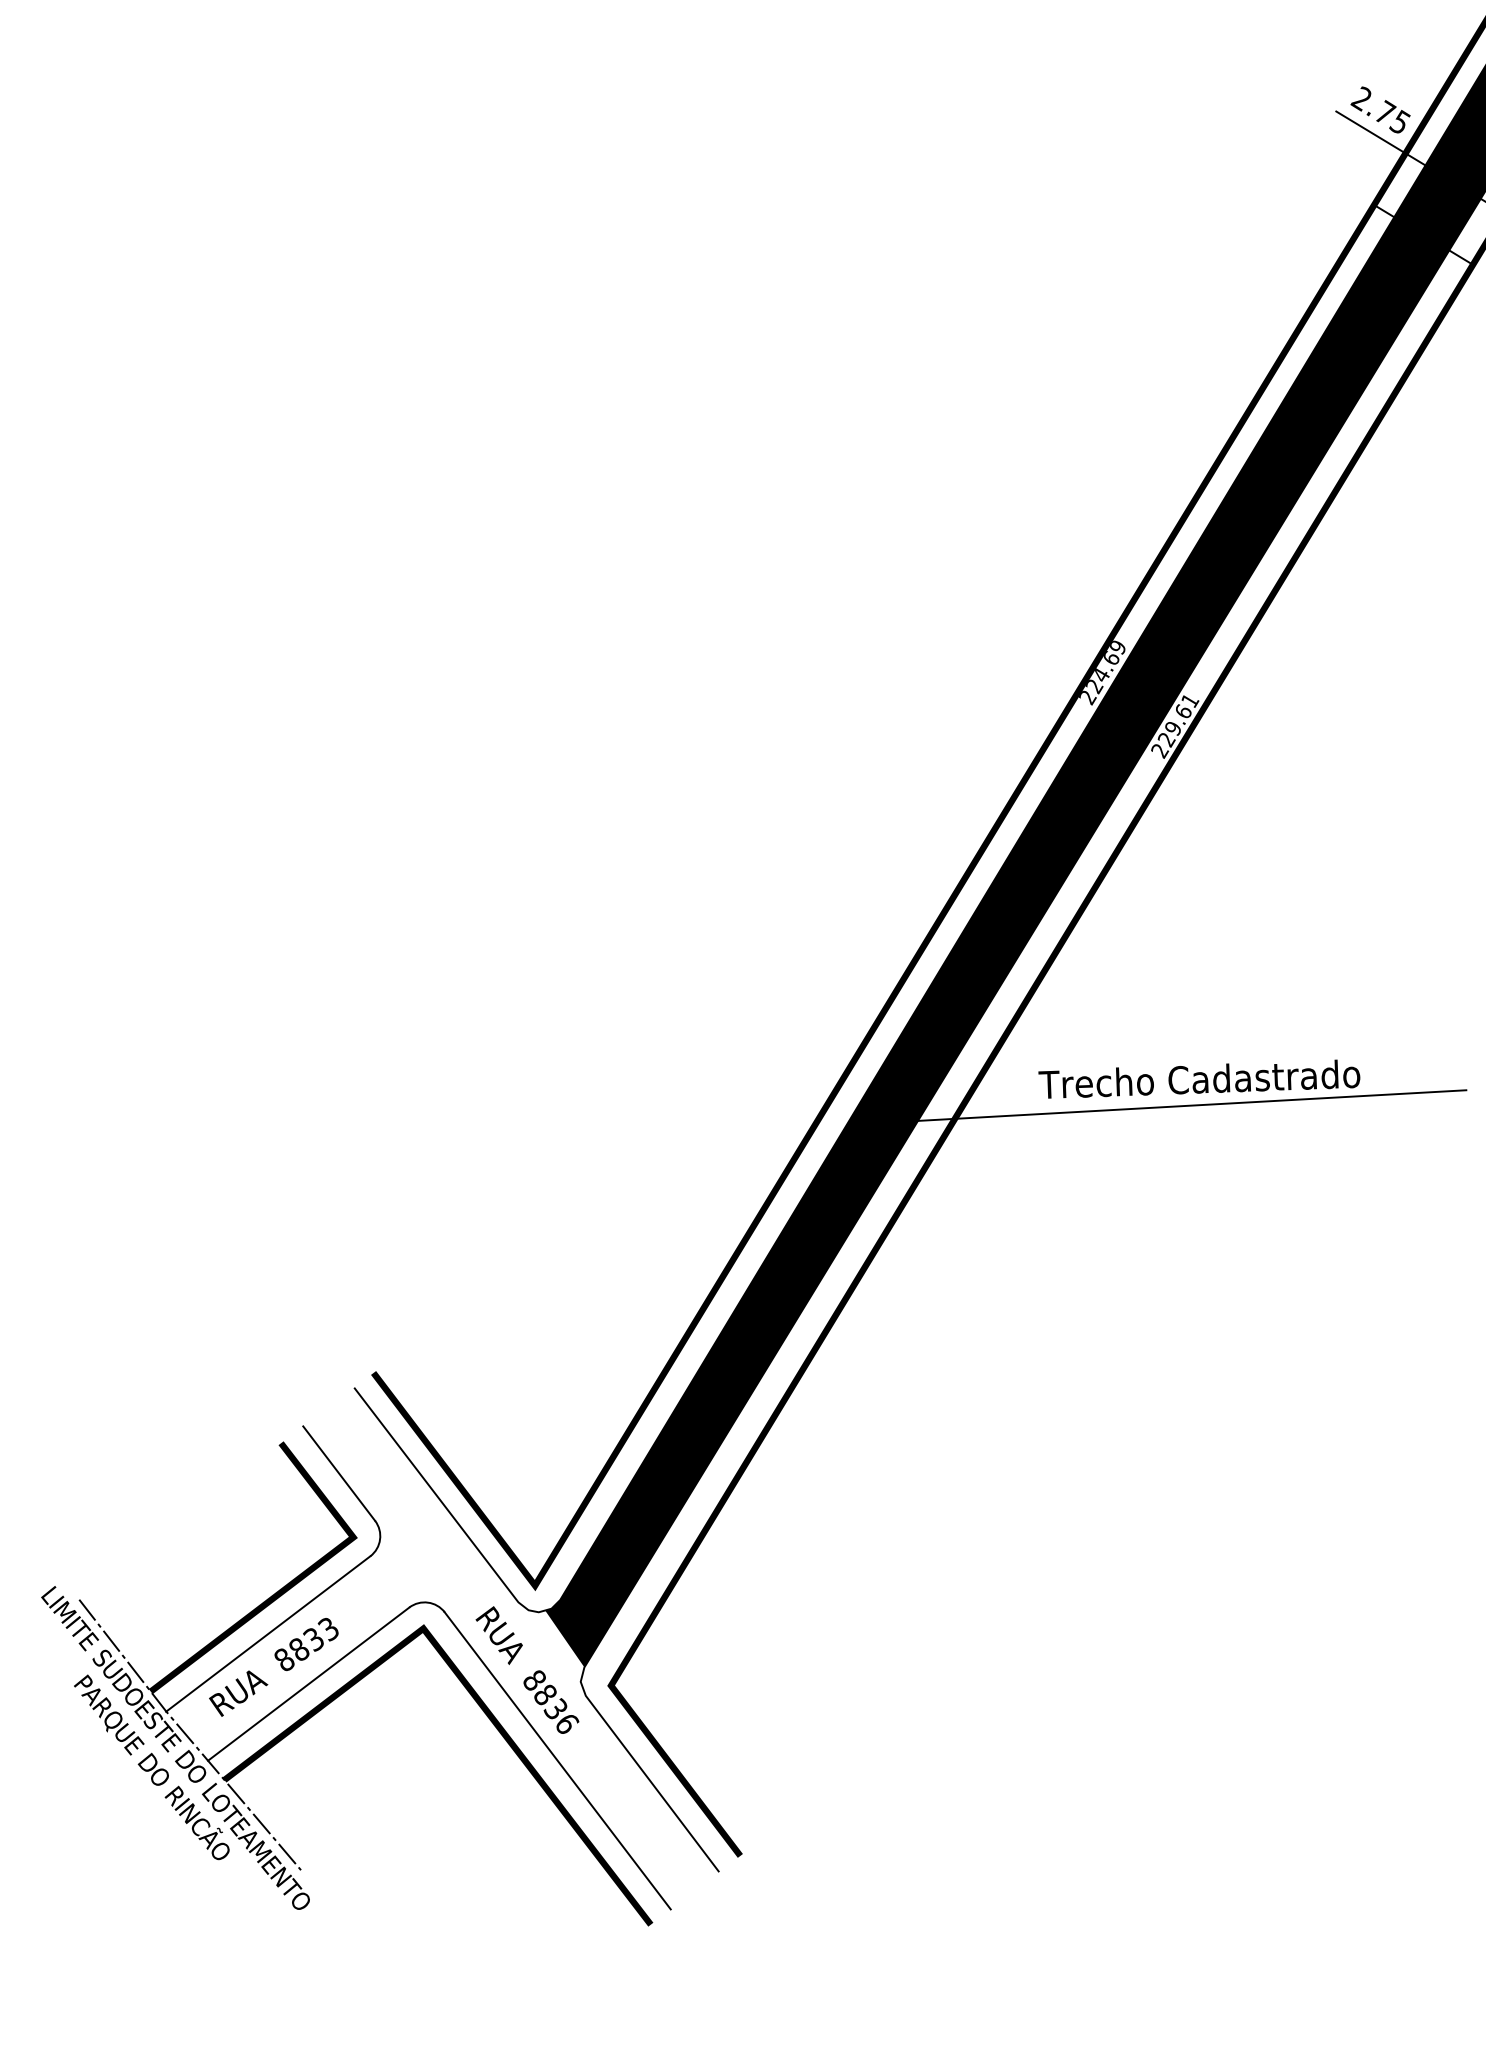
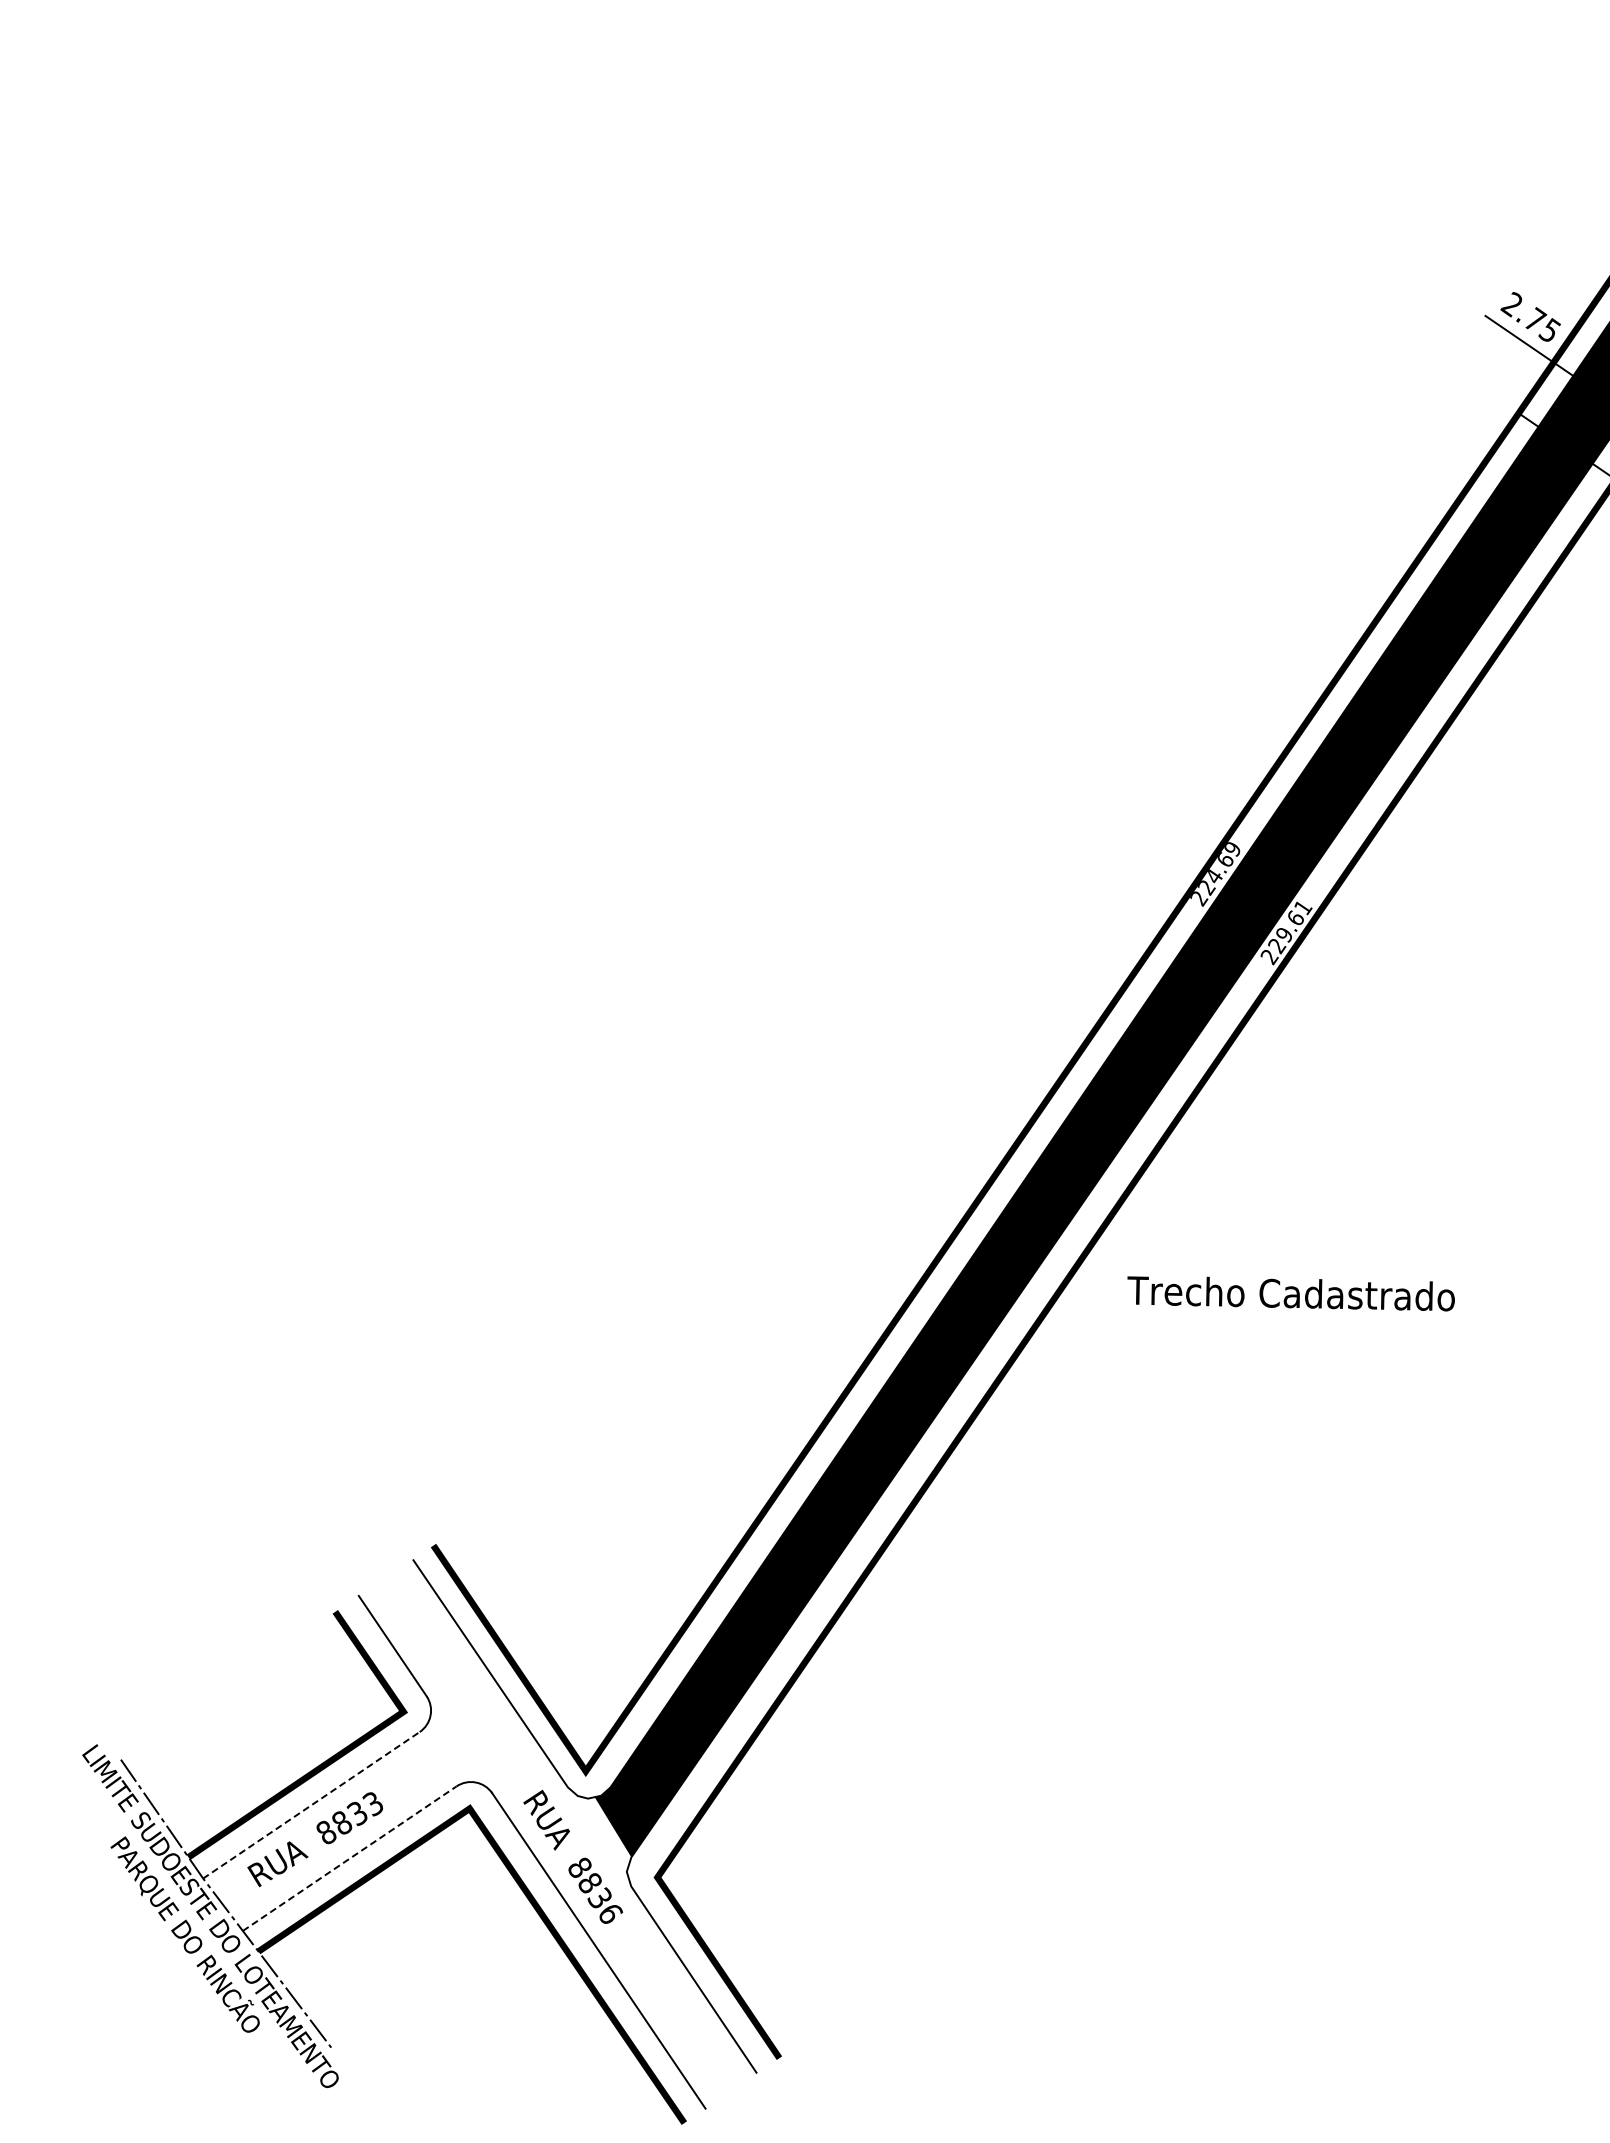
line: (1192, 1105) -> (1282, 1319), removed
line: (268, 1634) -> (311, 1805), solid -> dashed
line: (308, 1683) -> (349, 1858), solid -> dashed

